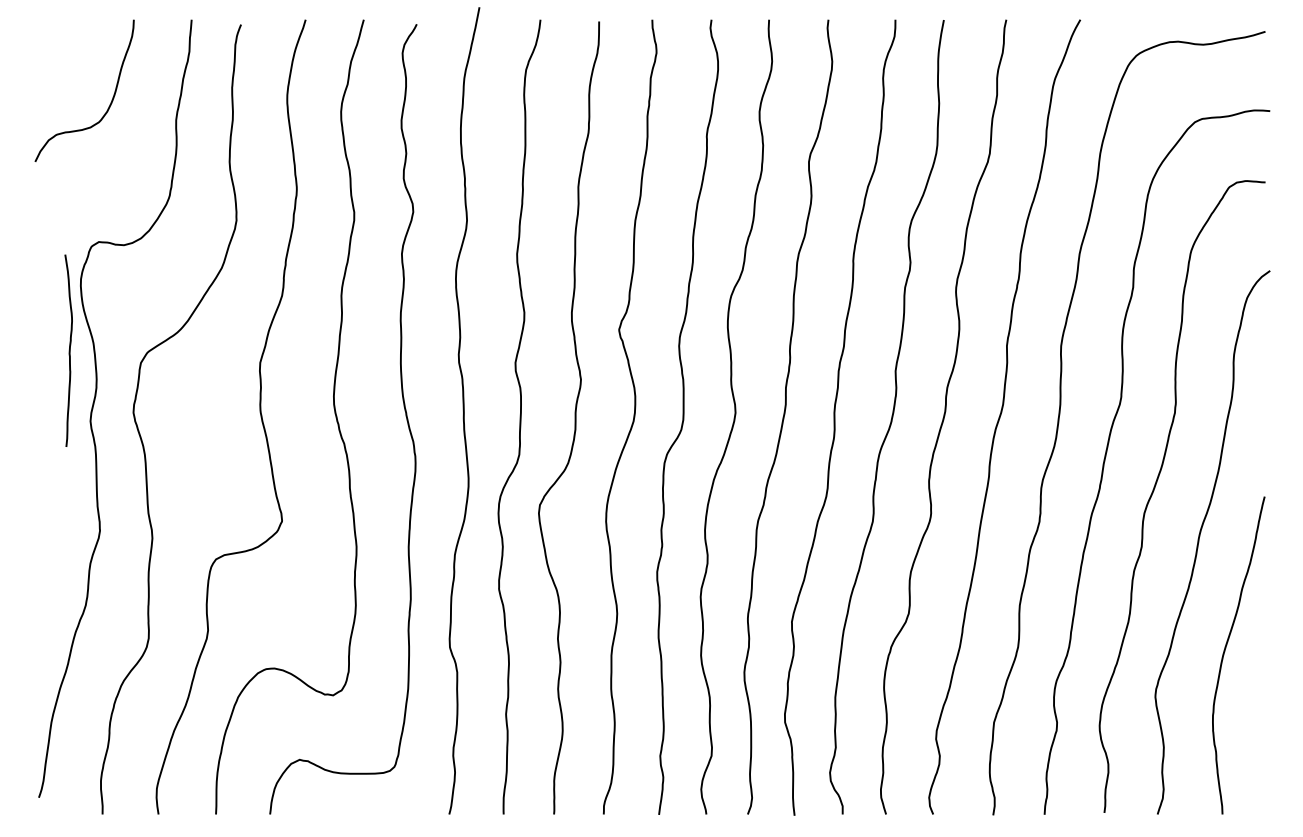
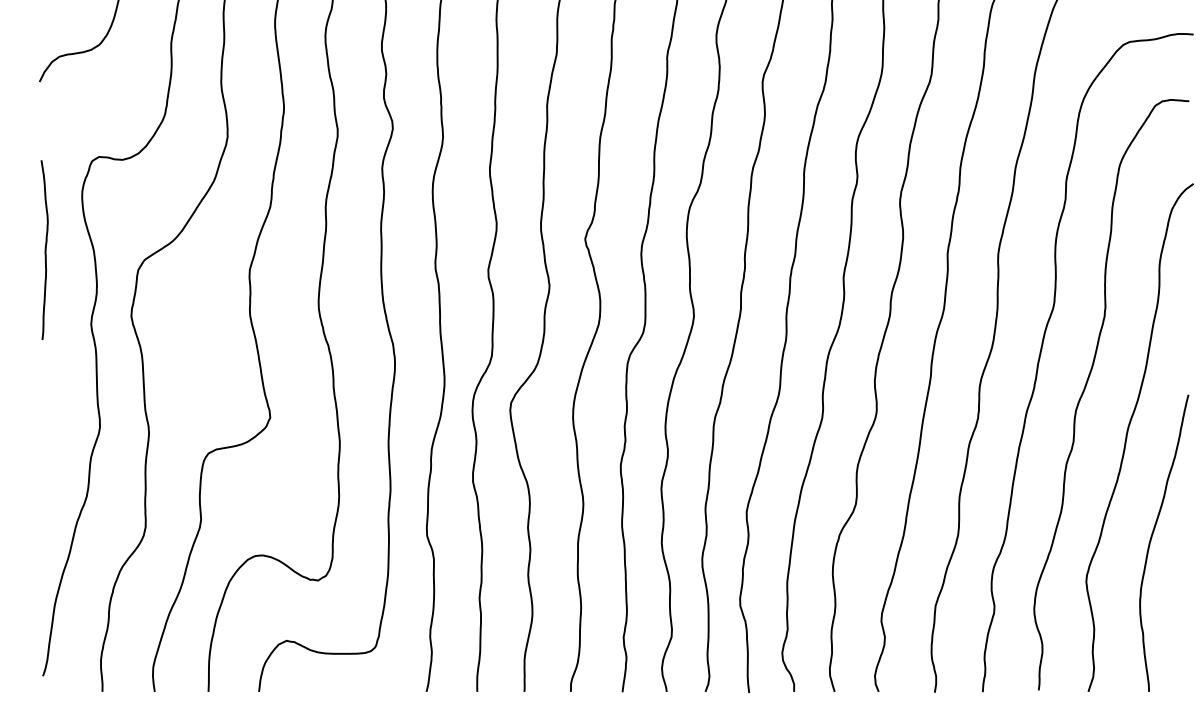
curve: (68, 350) -> (44, 249), moved

